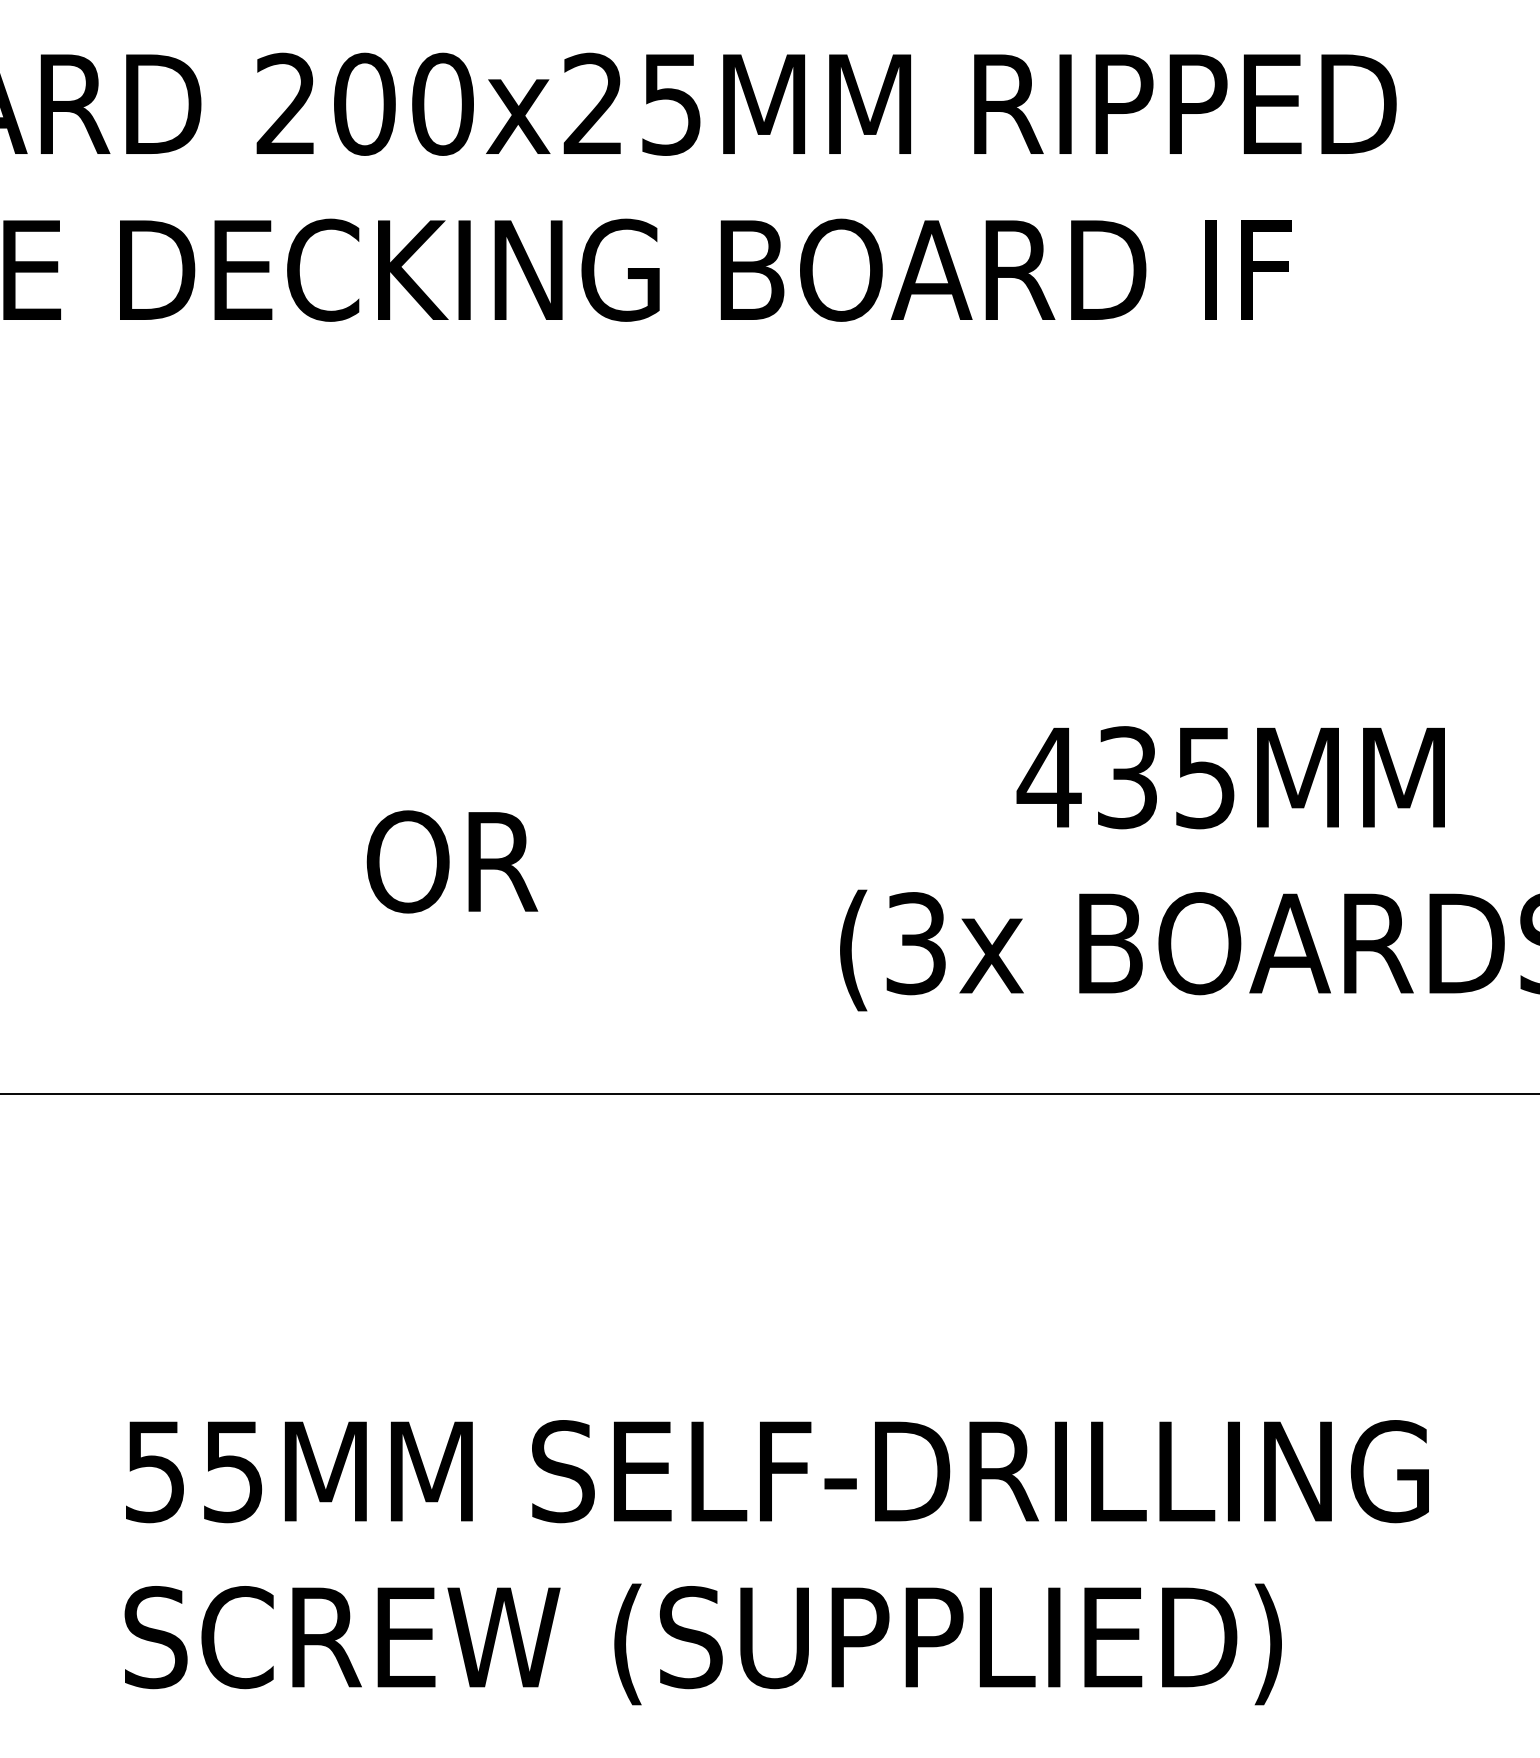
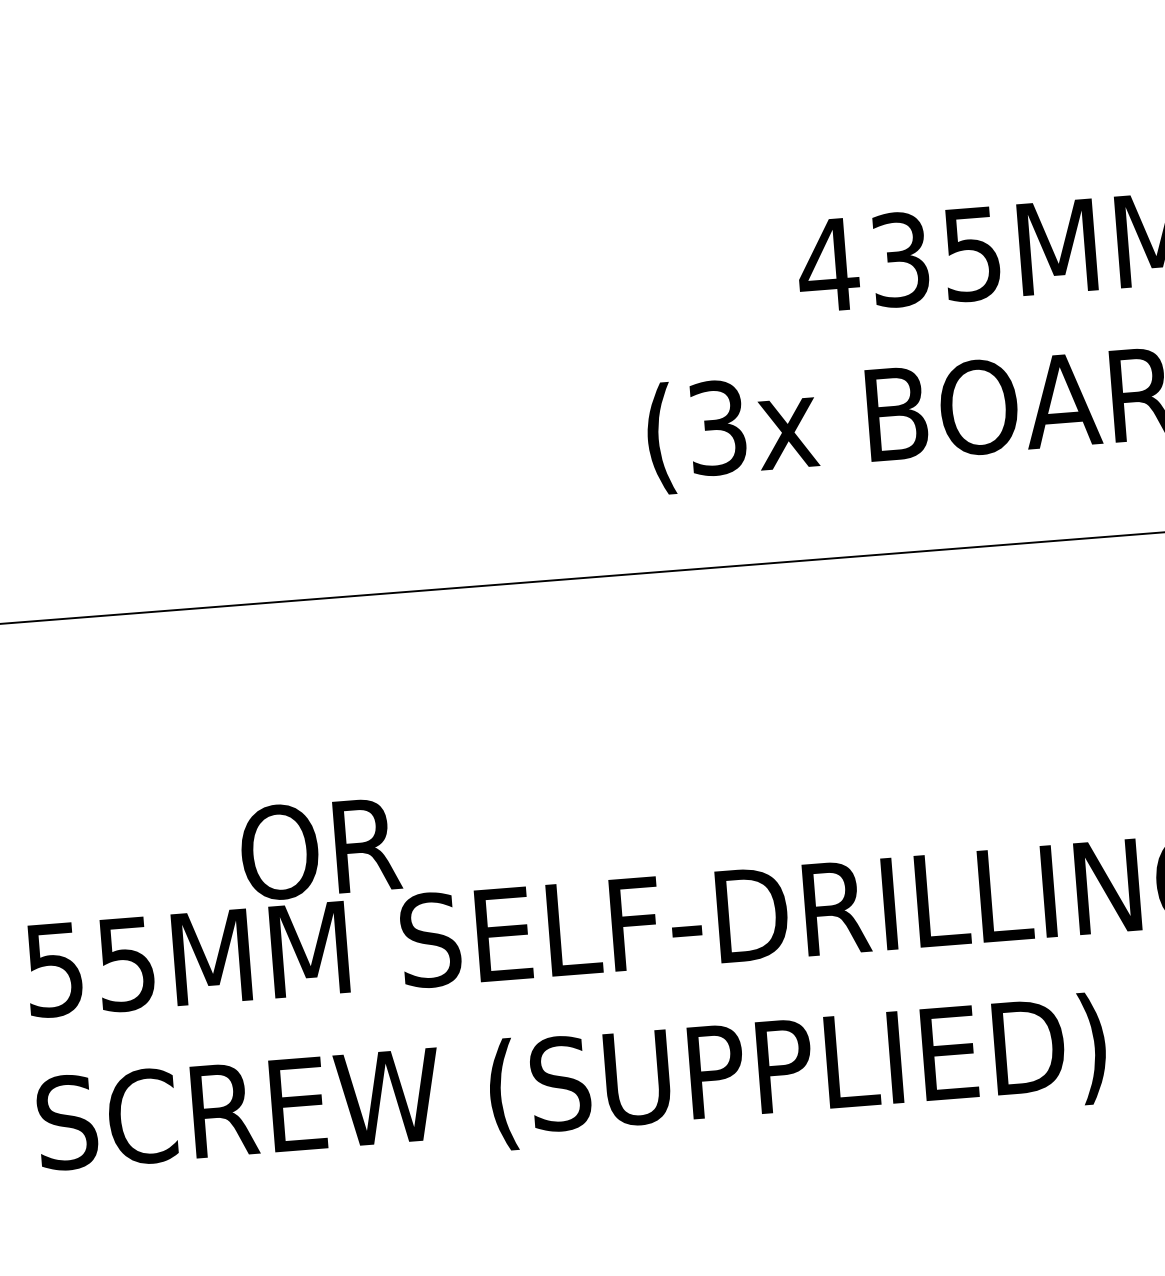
text: (452, 861) -> (320, 848), moved

